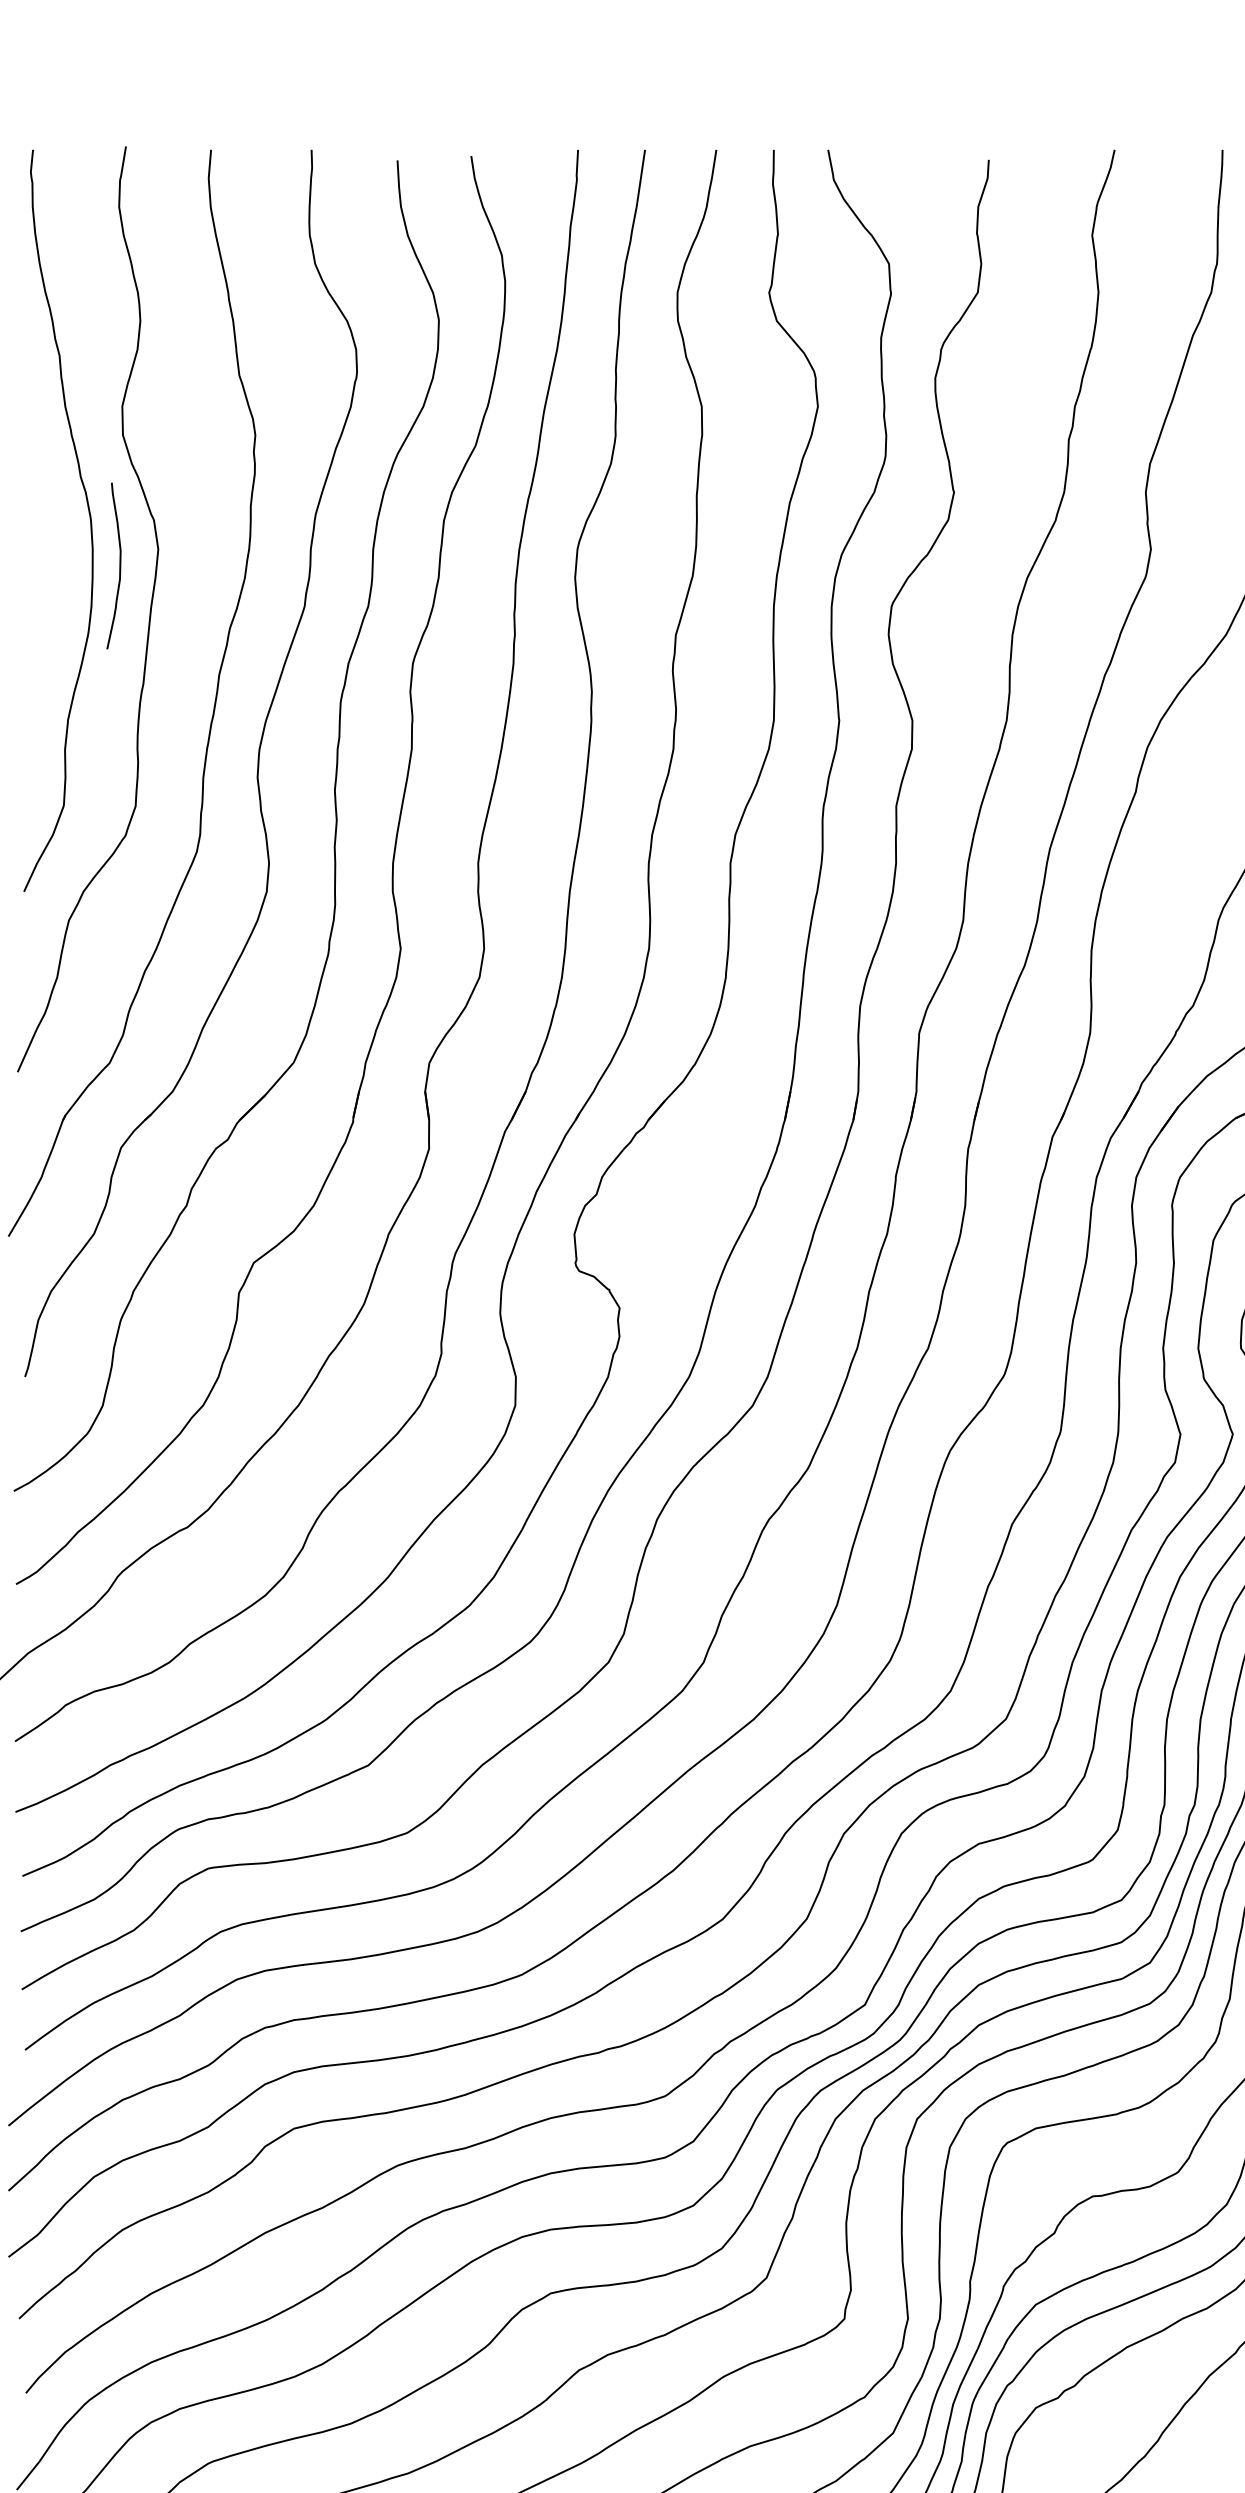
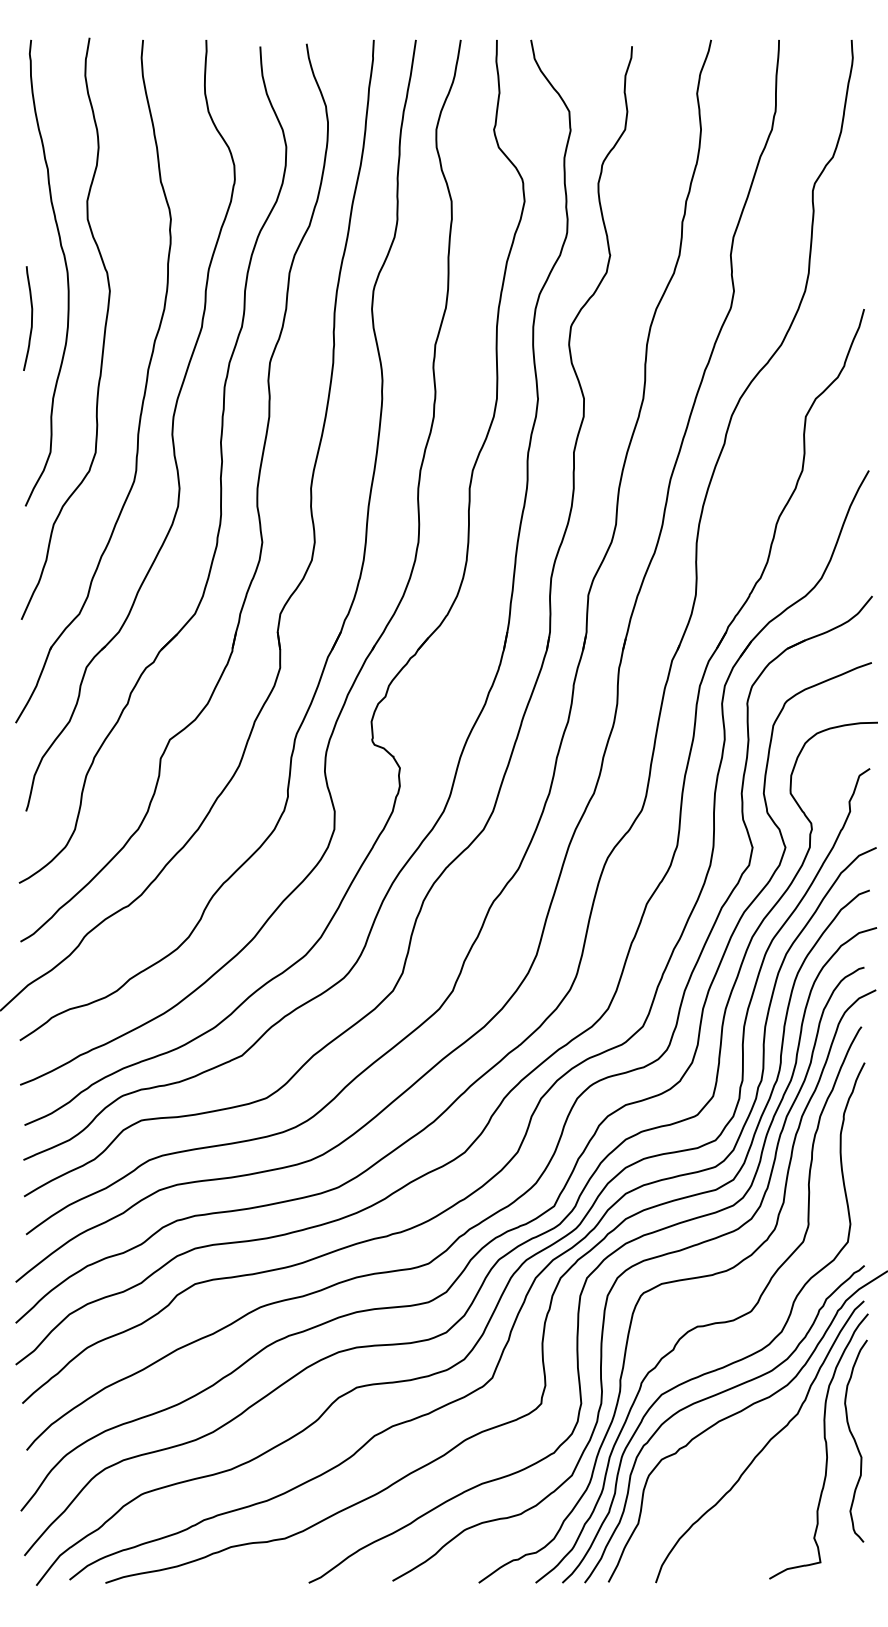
curve: (119, 565) -> (31, 318), moved

